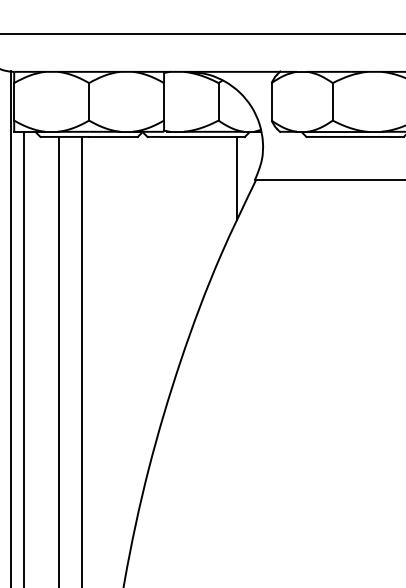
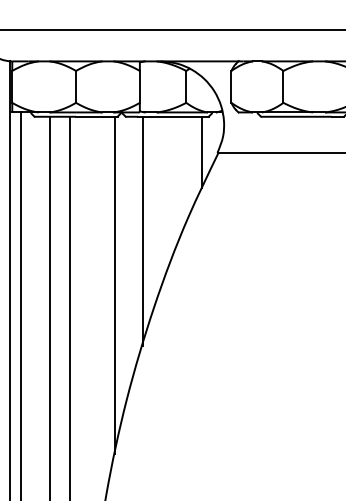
line: (167, 271) -> (142, 231), added
line: (135, 334) -> (115, 284), added

